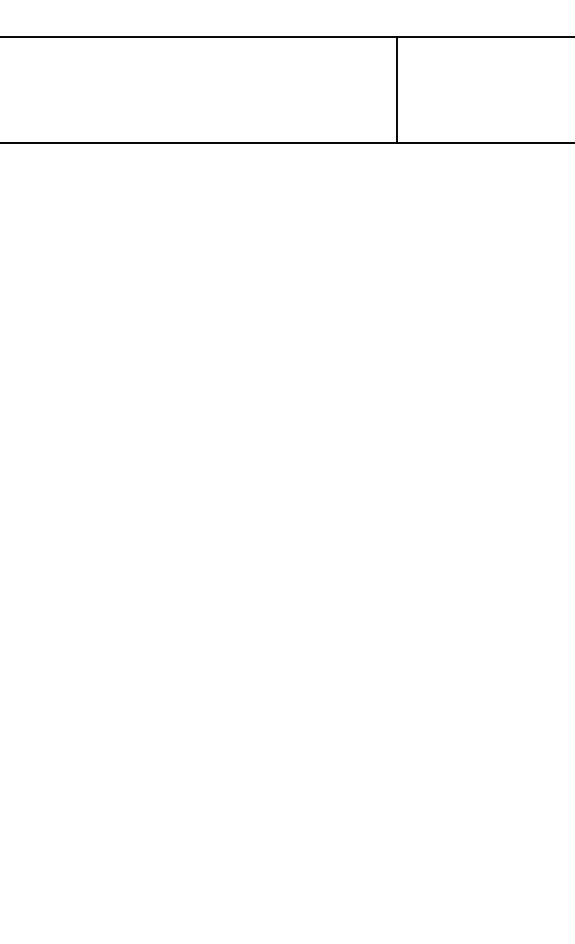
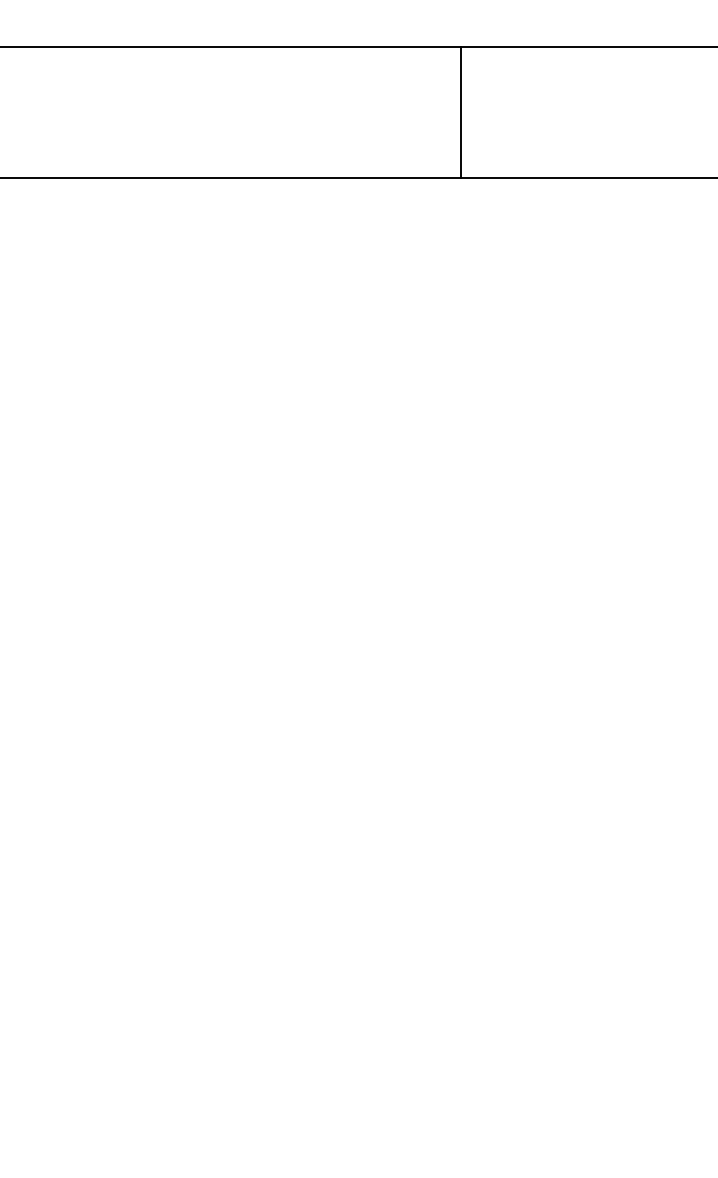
line: (397, 89) -> (461, 111), moved

